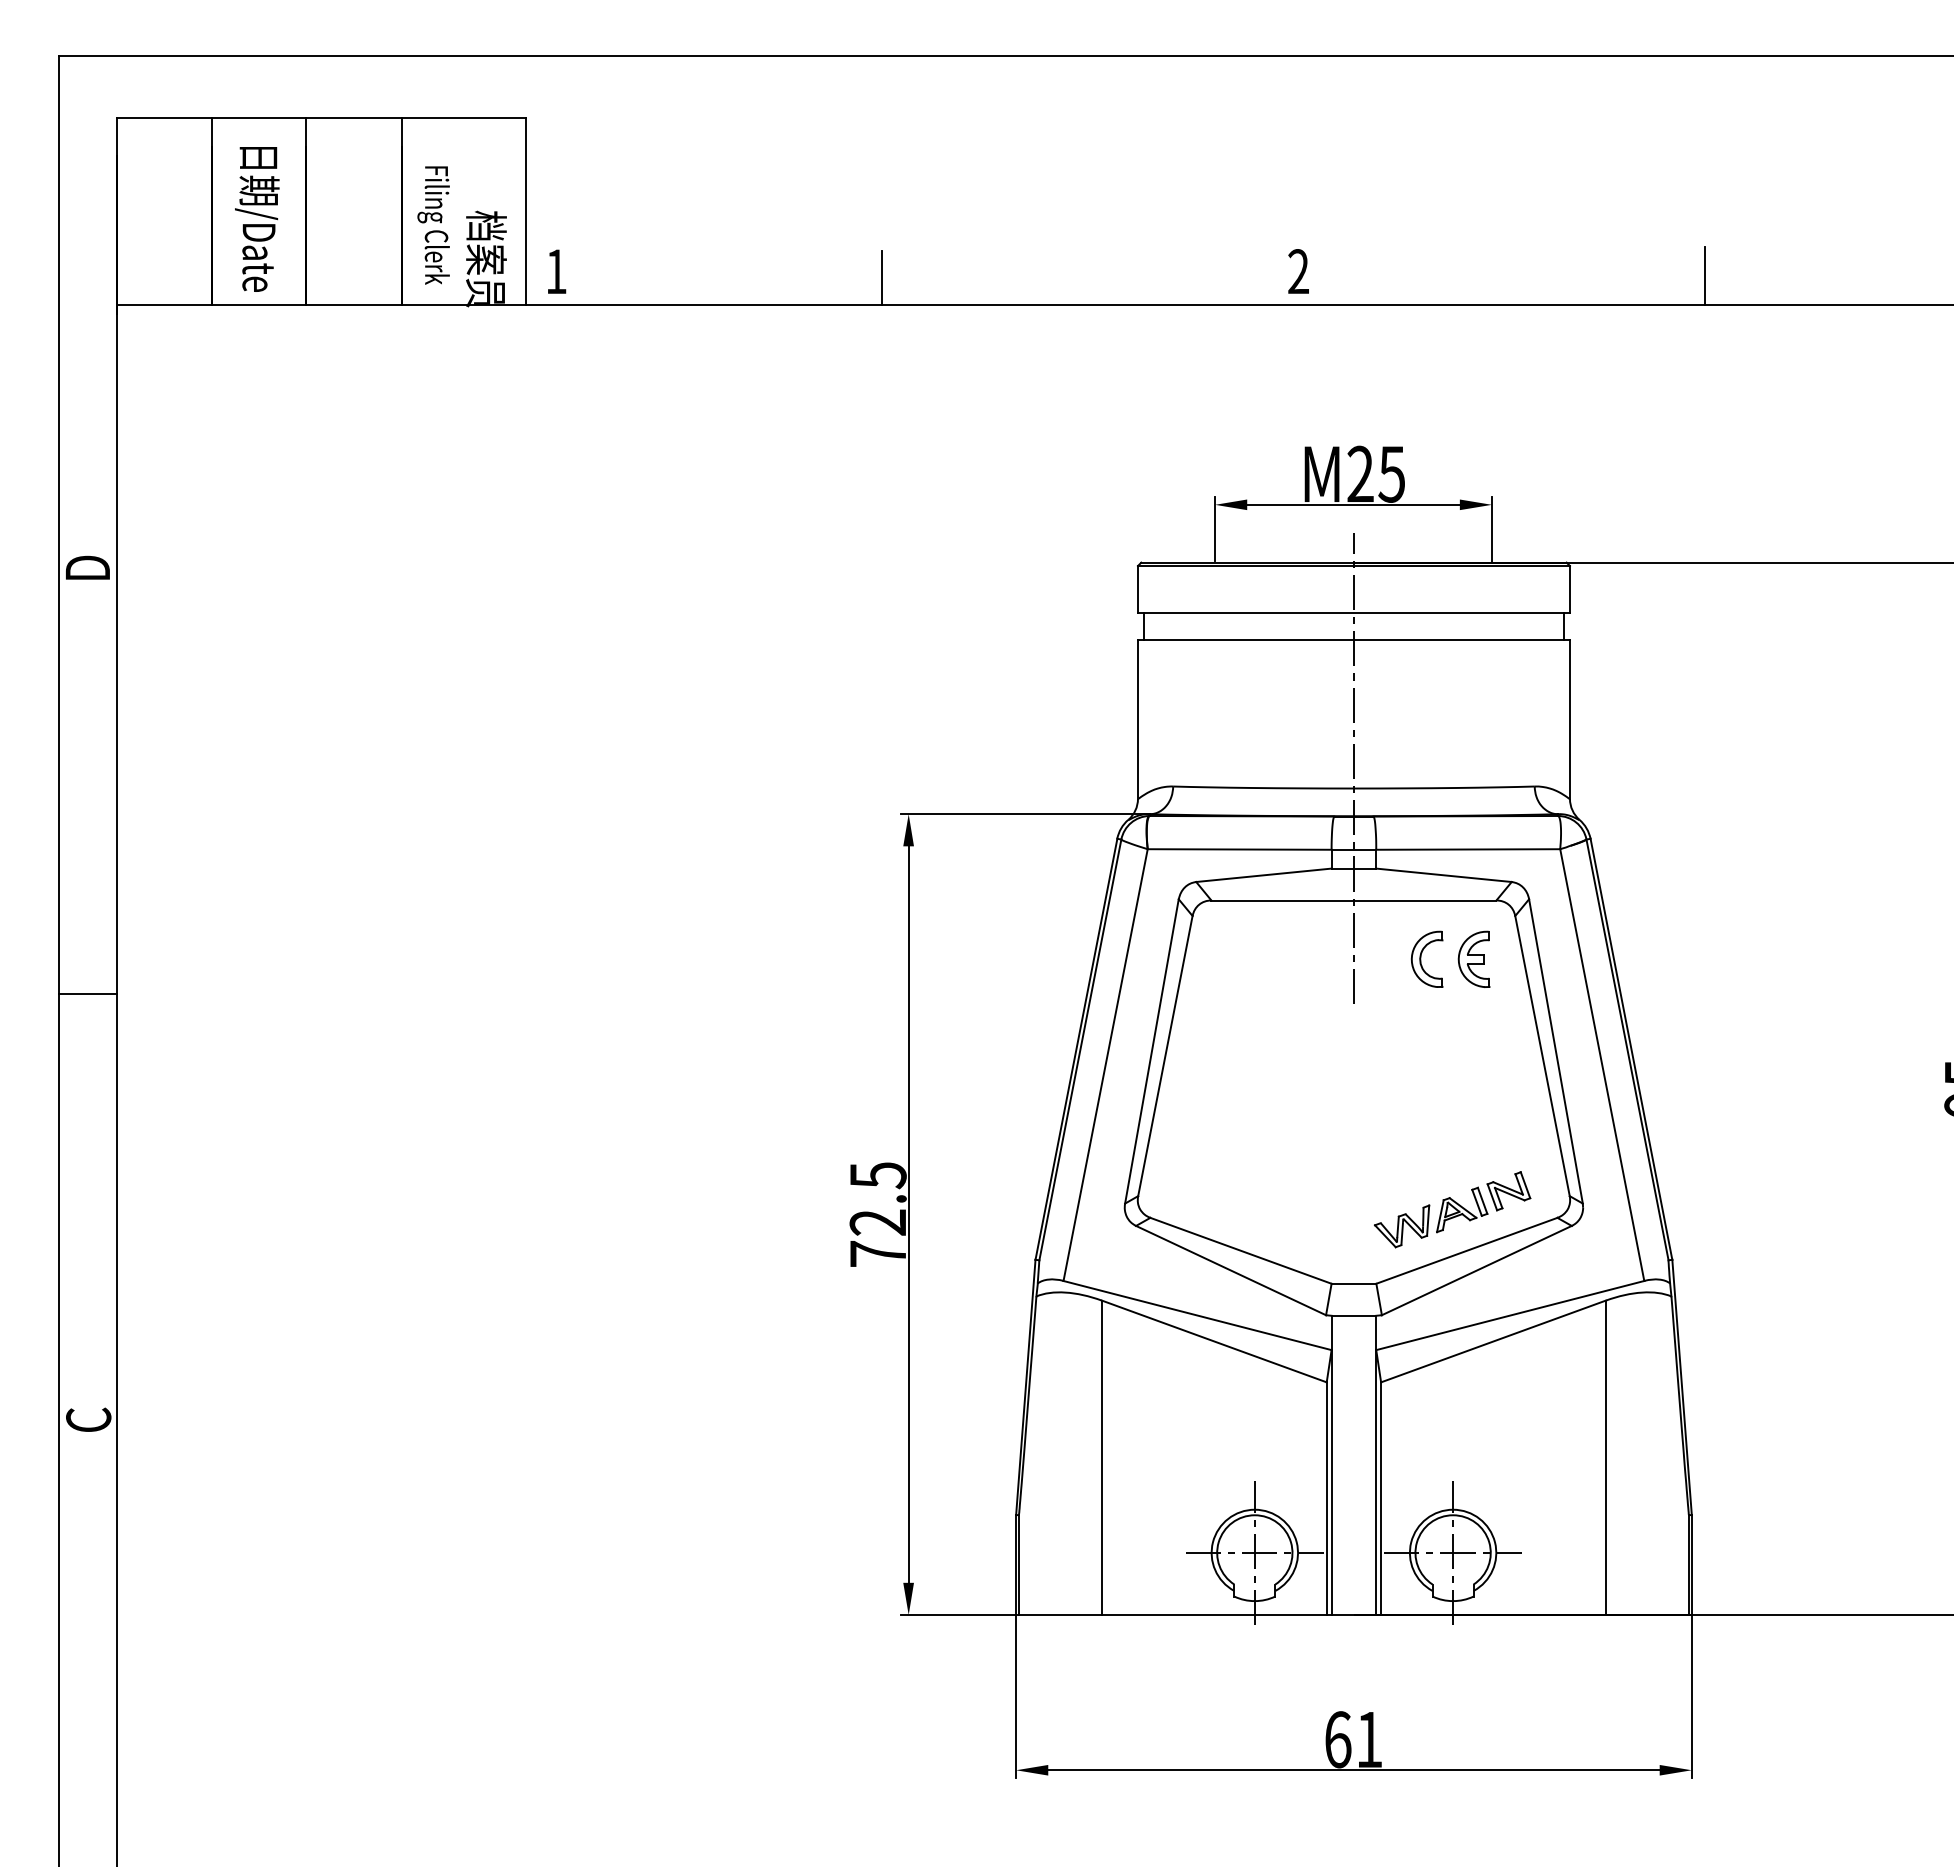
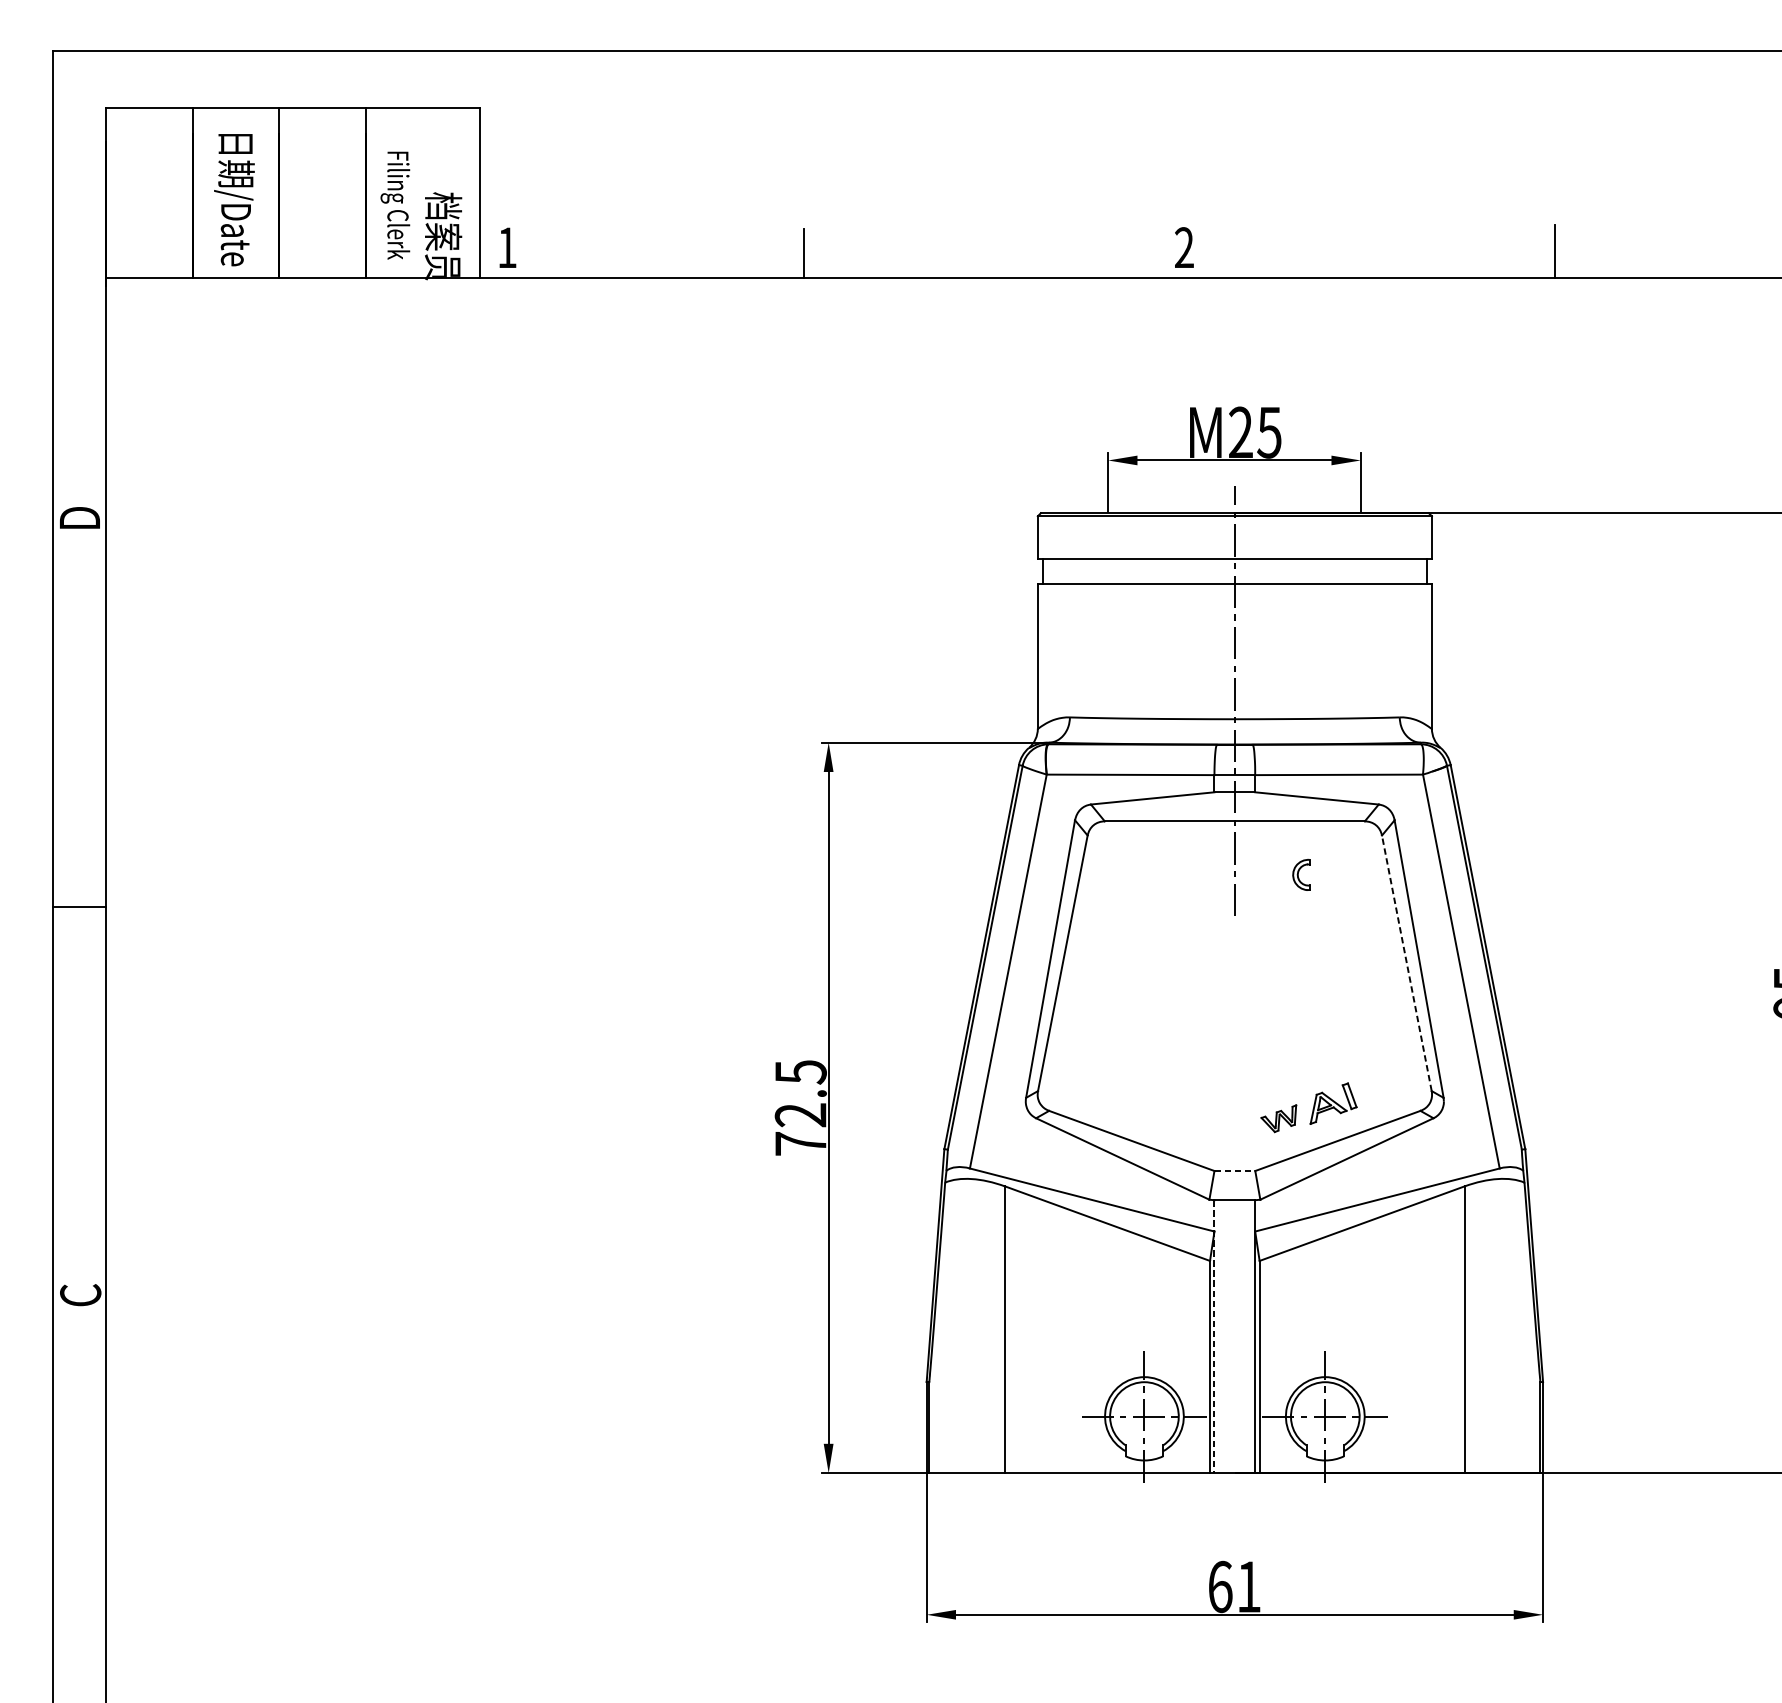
part: (1426, 958) -> (1301, 874), size x0.6
part: (1473, 958) -> (1343, 874), removed
line: (1542, 1056) -> (1406, 963), solid -> dashed
part: (1508, 1191) -> (1375, 1086), removed
part: (1402, 1226) -> (1279, 1118), size x0.7
line: (1354, 1283) -> (1235, 1170), solid -> dashed
line: (1331, 1465) -> (1214, 1336), solid -> dashed

